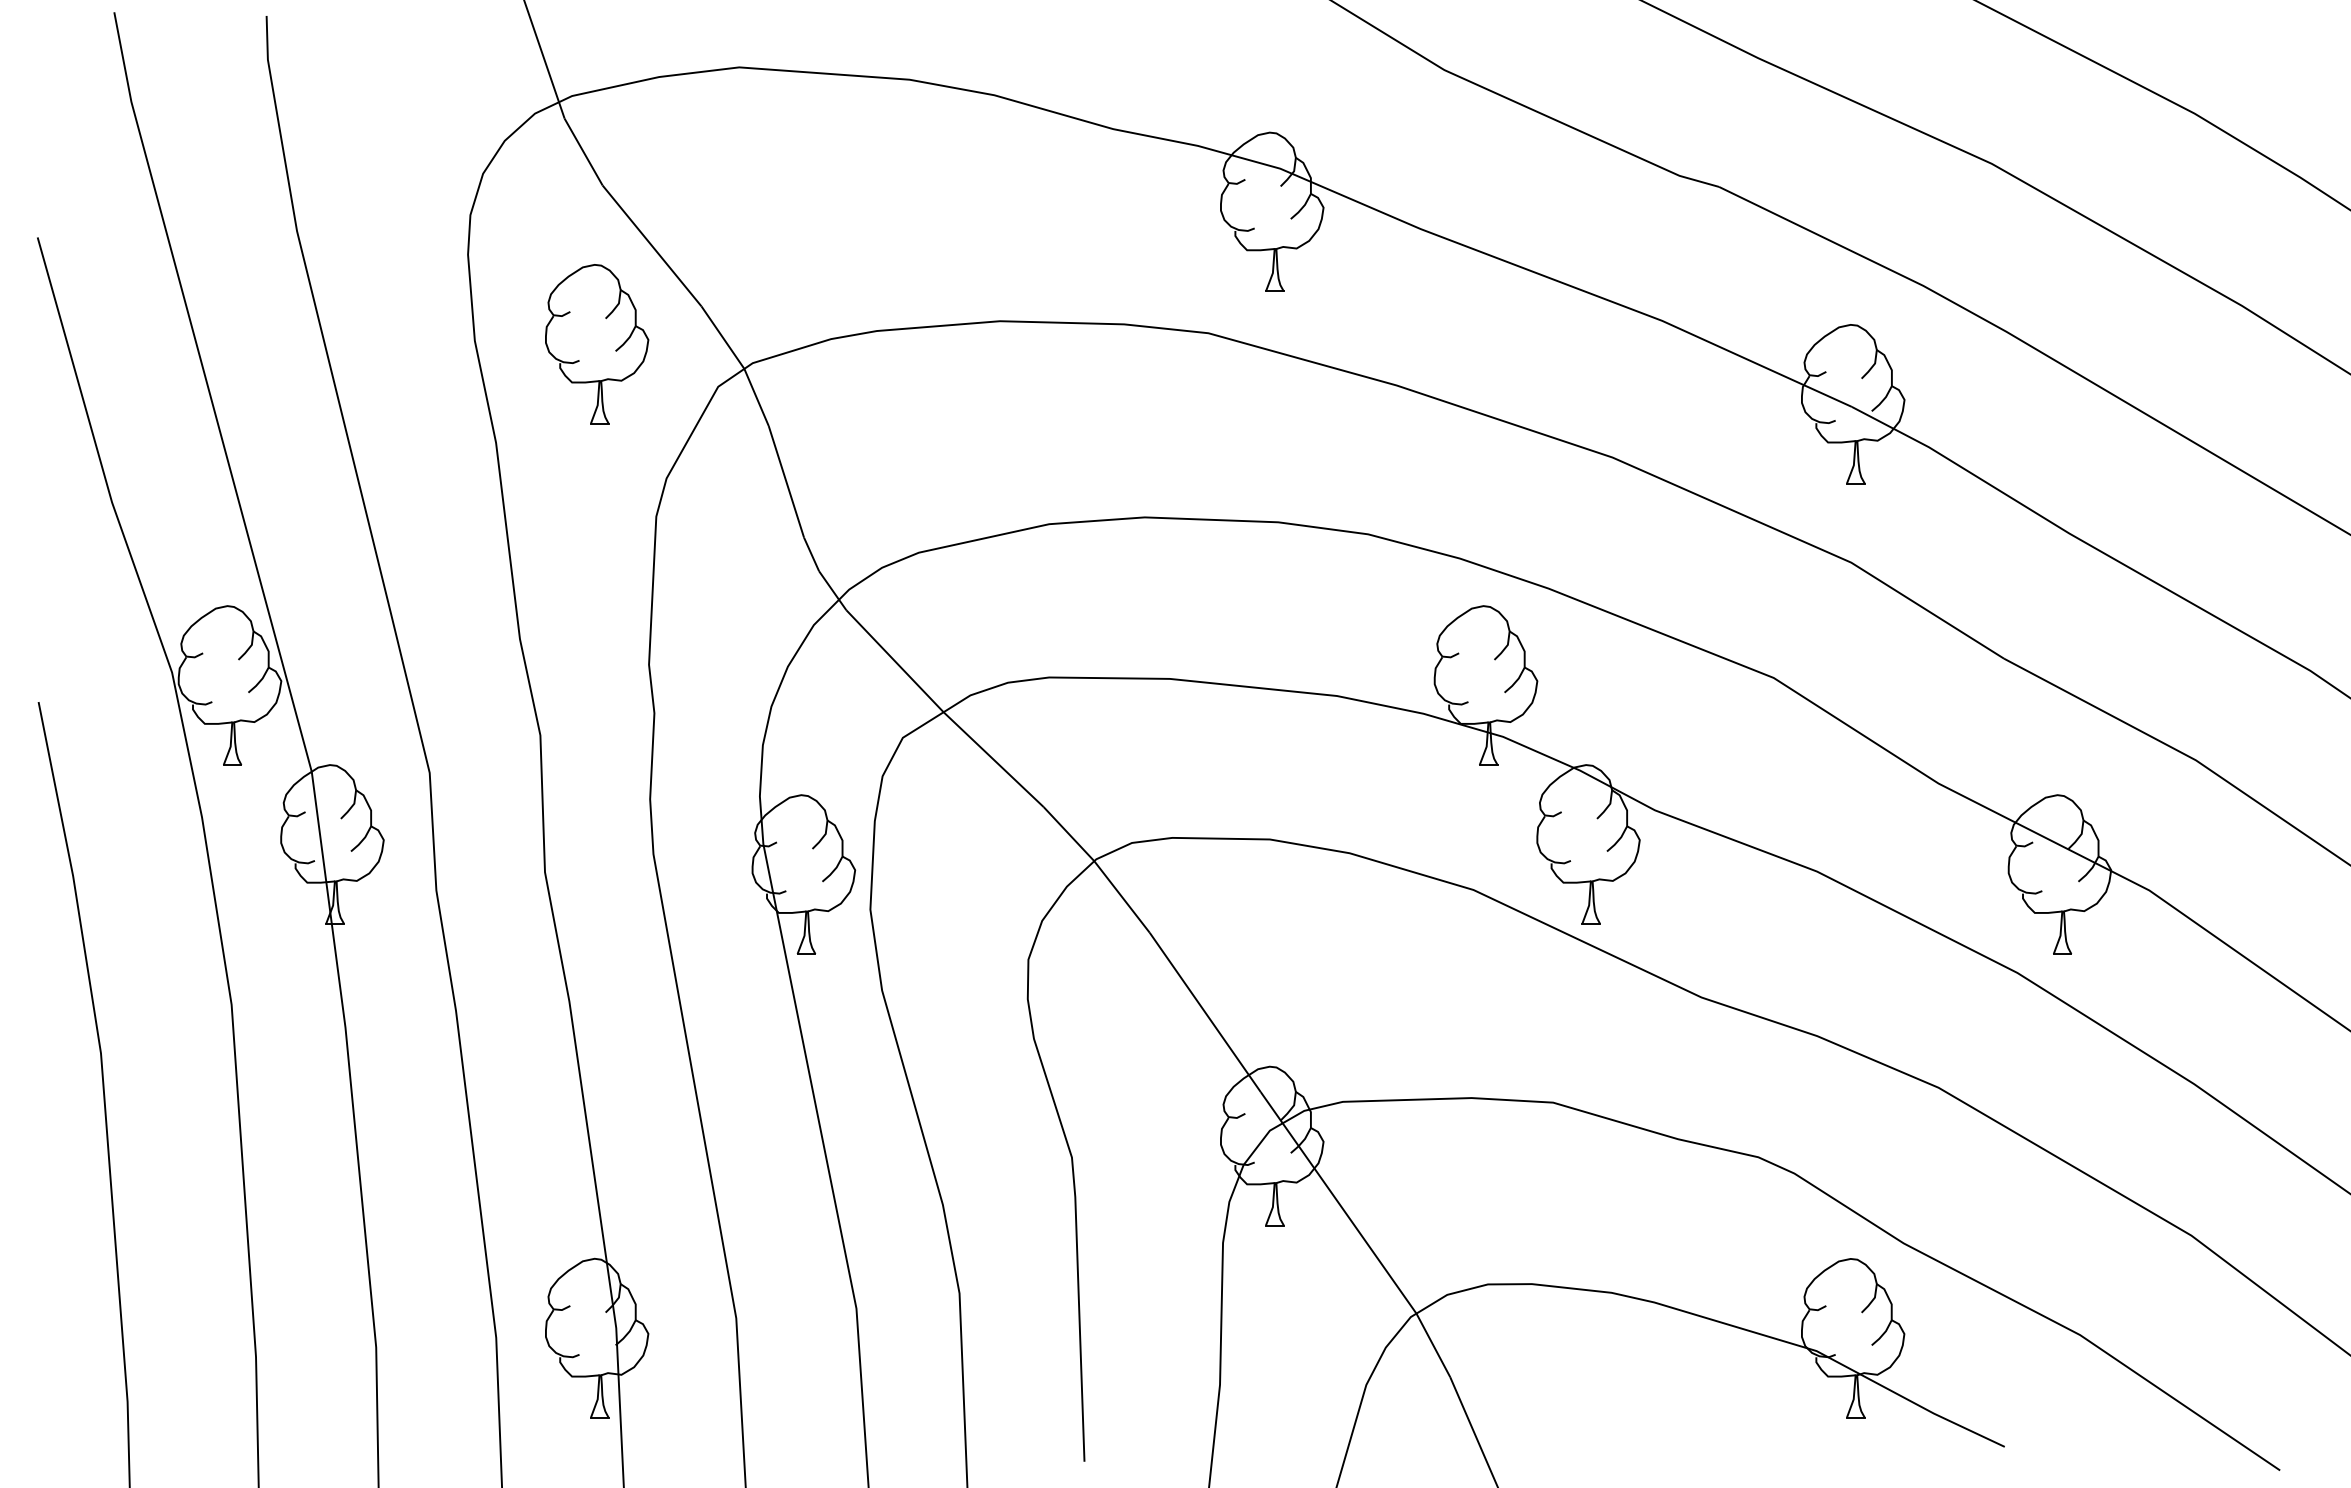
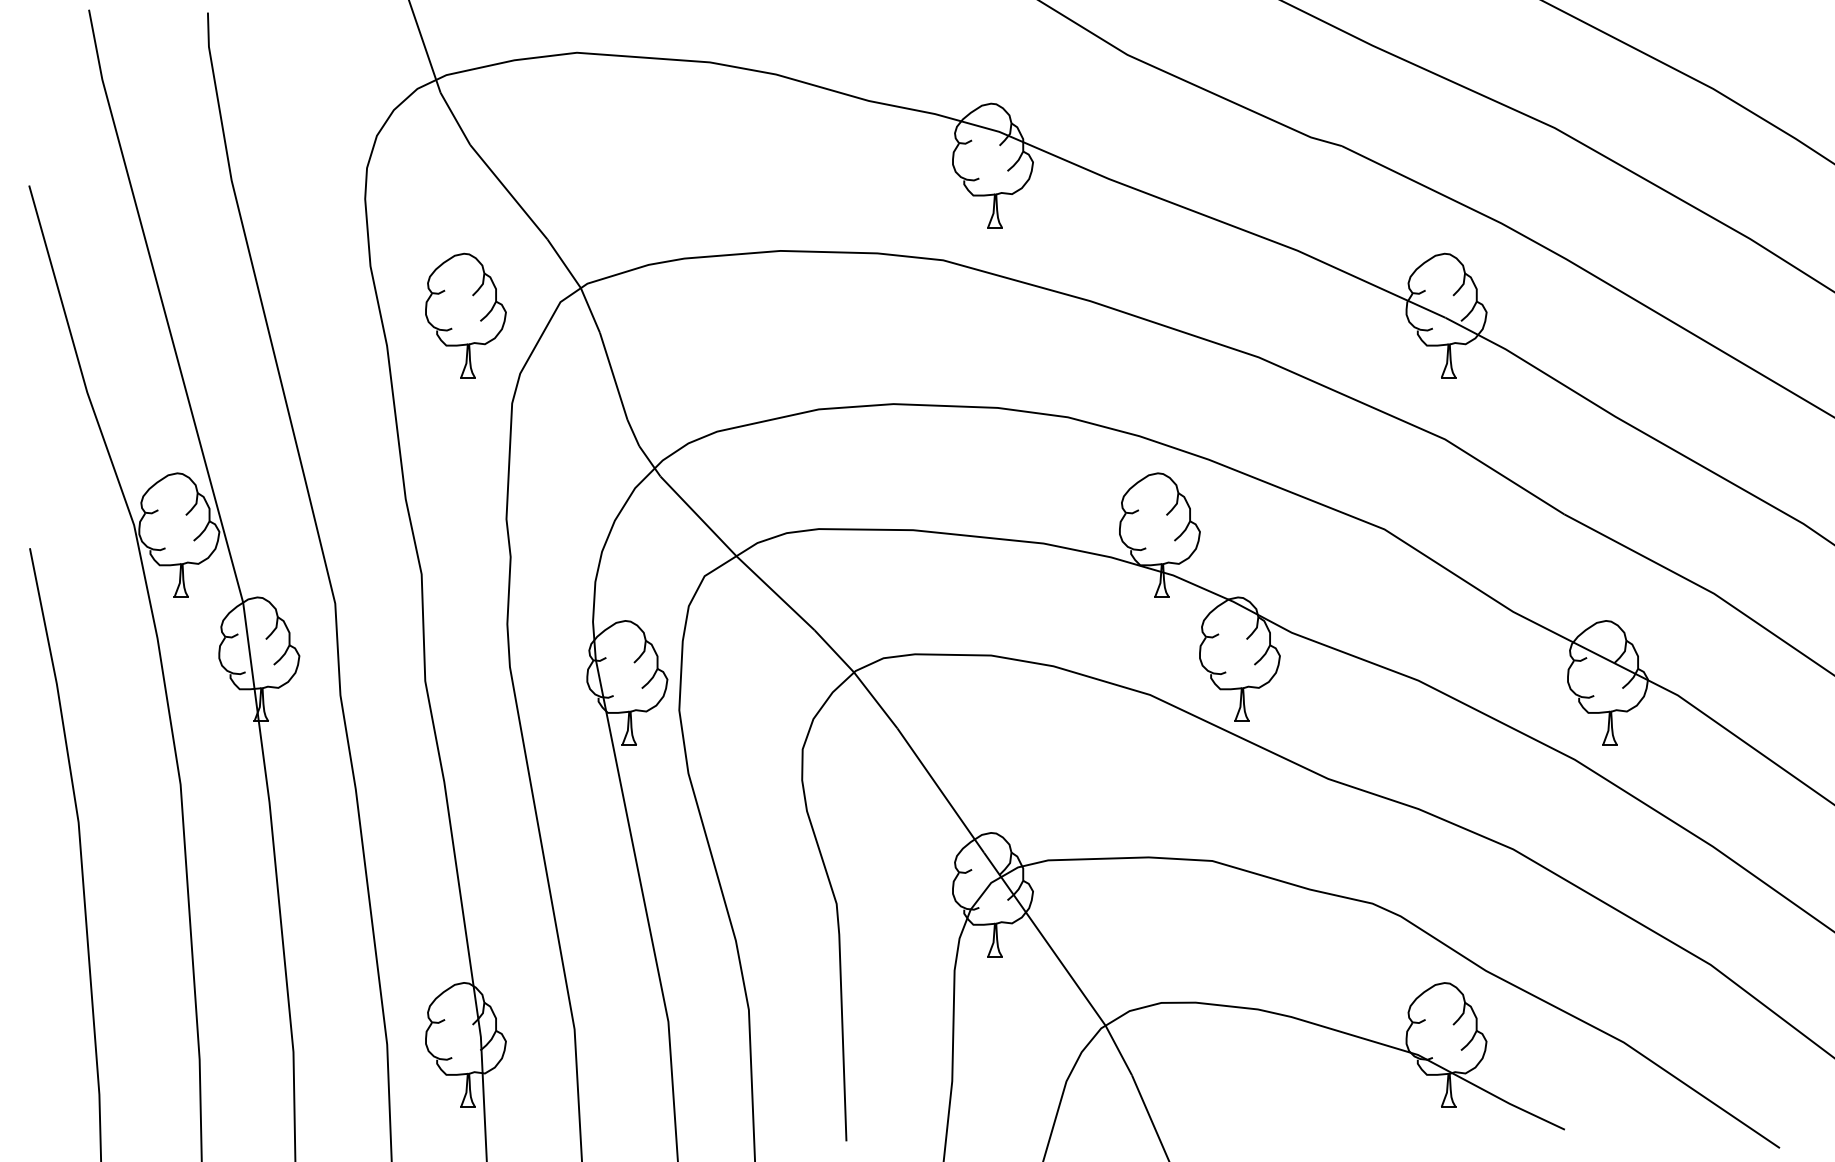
part: (597, 344) -> (466, 315), moved

